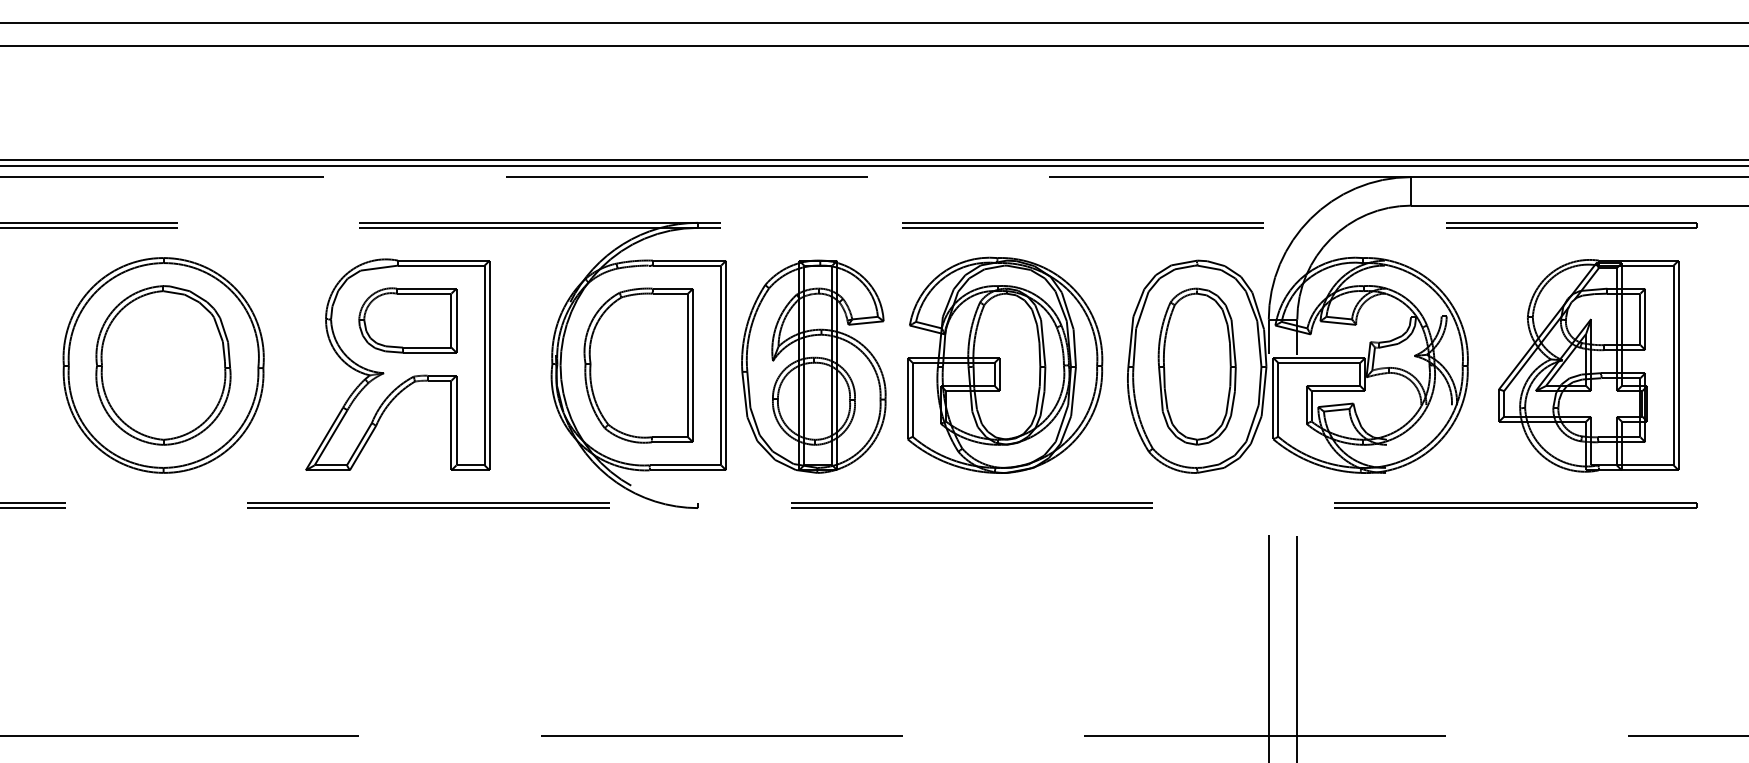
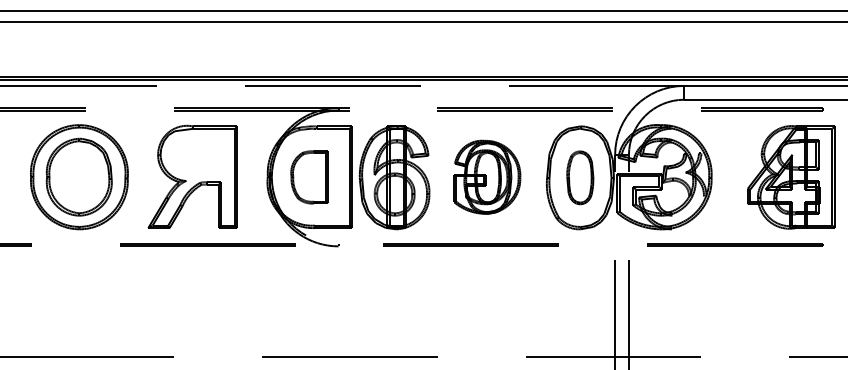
part: (407, 320) -> (197, 155), removed
part: (638, 366) -> (309, 177), size x0.7
part: (1005, 366) -> (487, 177), size x0.7
part: (1195, 366) -> (579, 177), size x0.7
part: (1589, 366) -> (791, 177), moved

